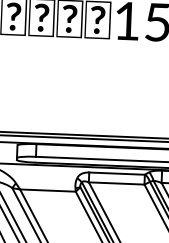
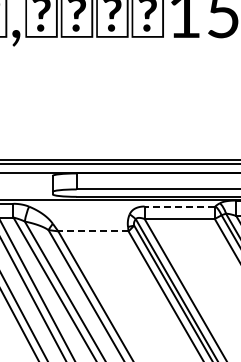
line: (116, 173) -> (179, 206), solid -> dashed
line: (47, 190) -> (92, 231), solid -> dashed

